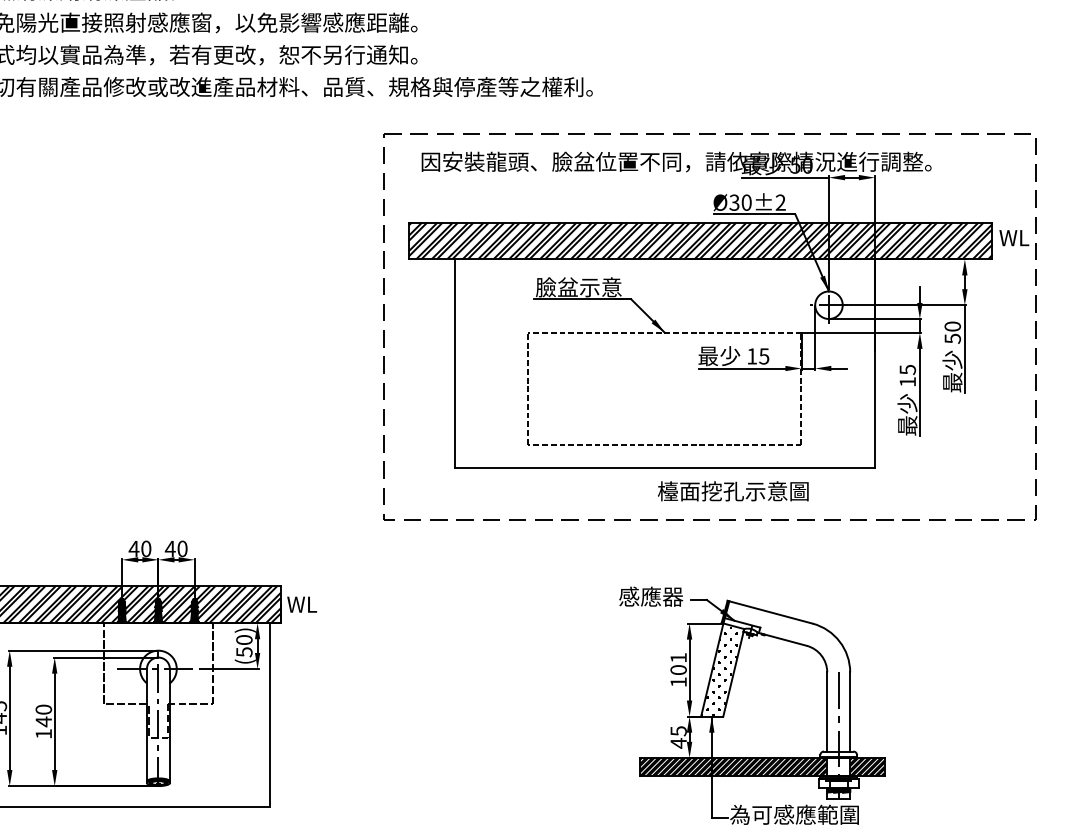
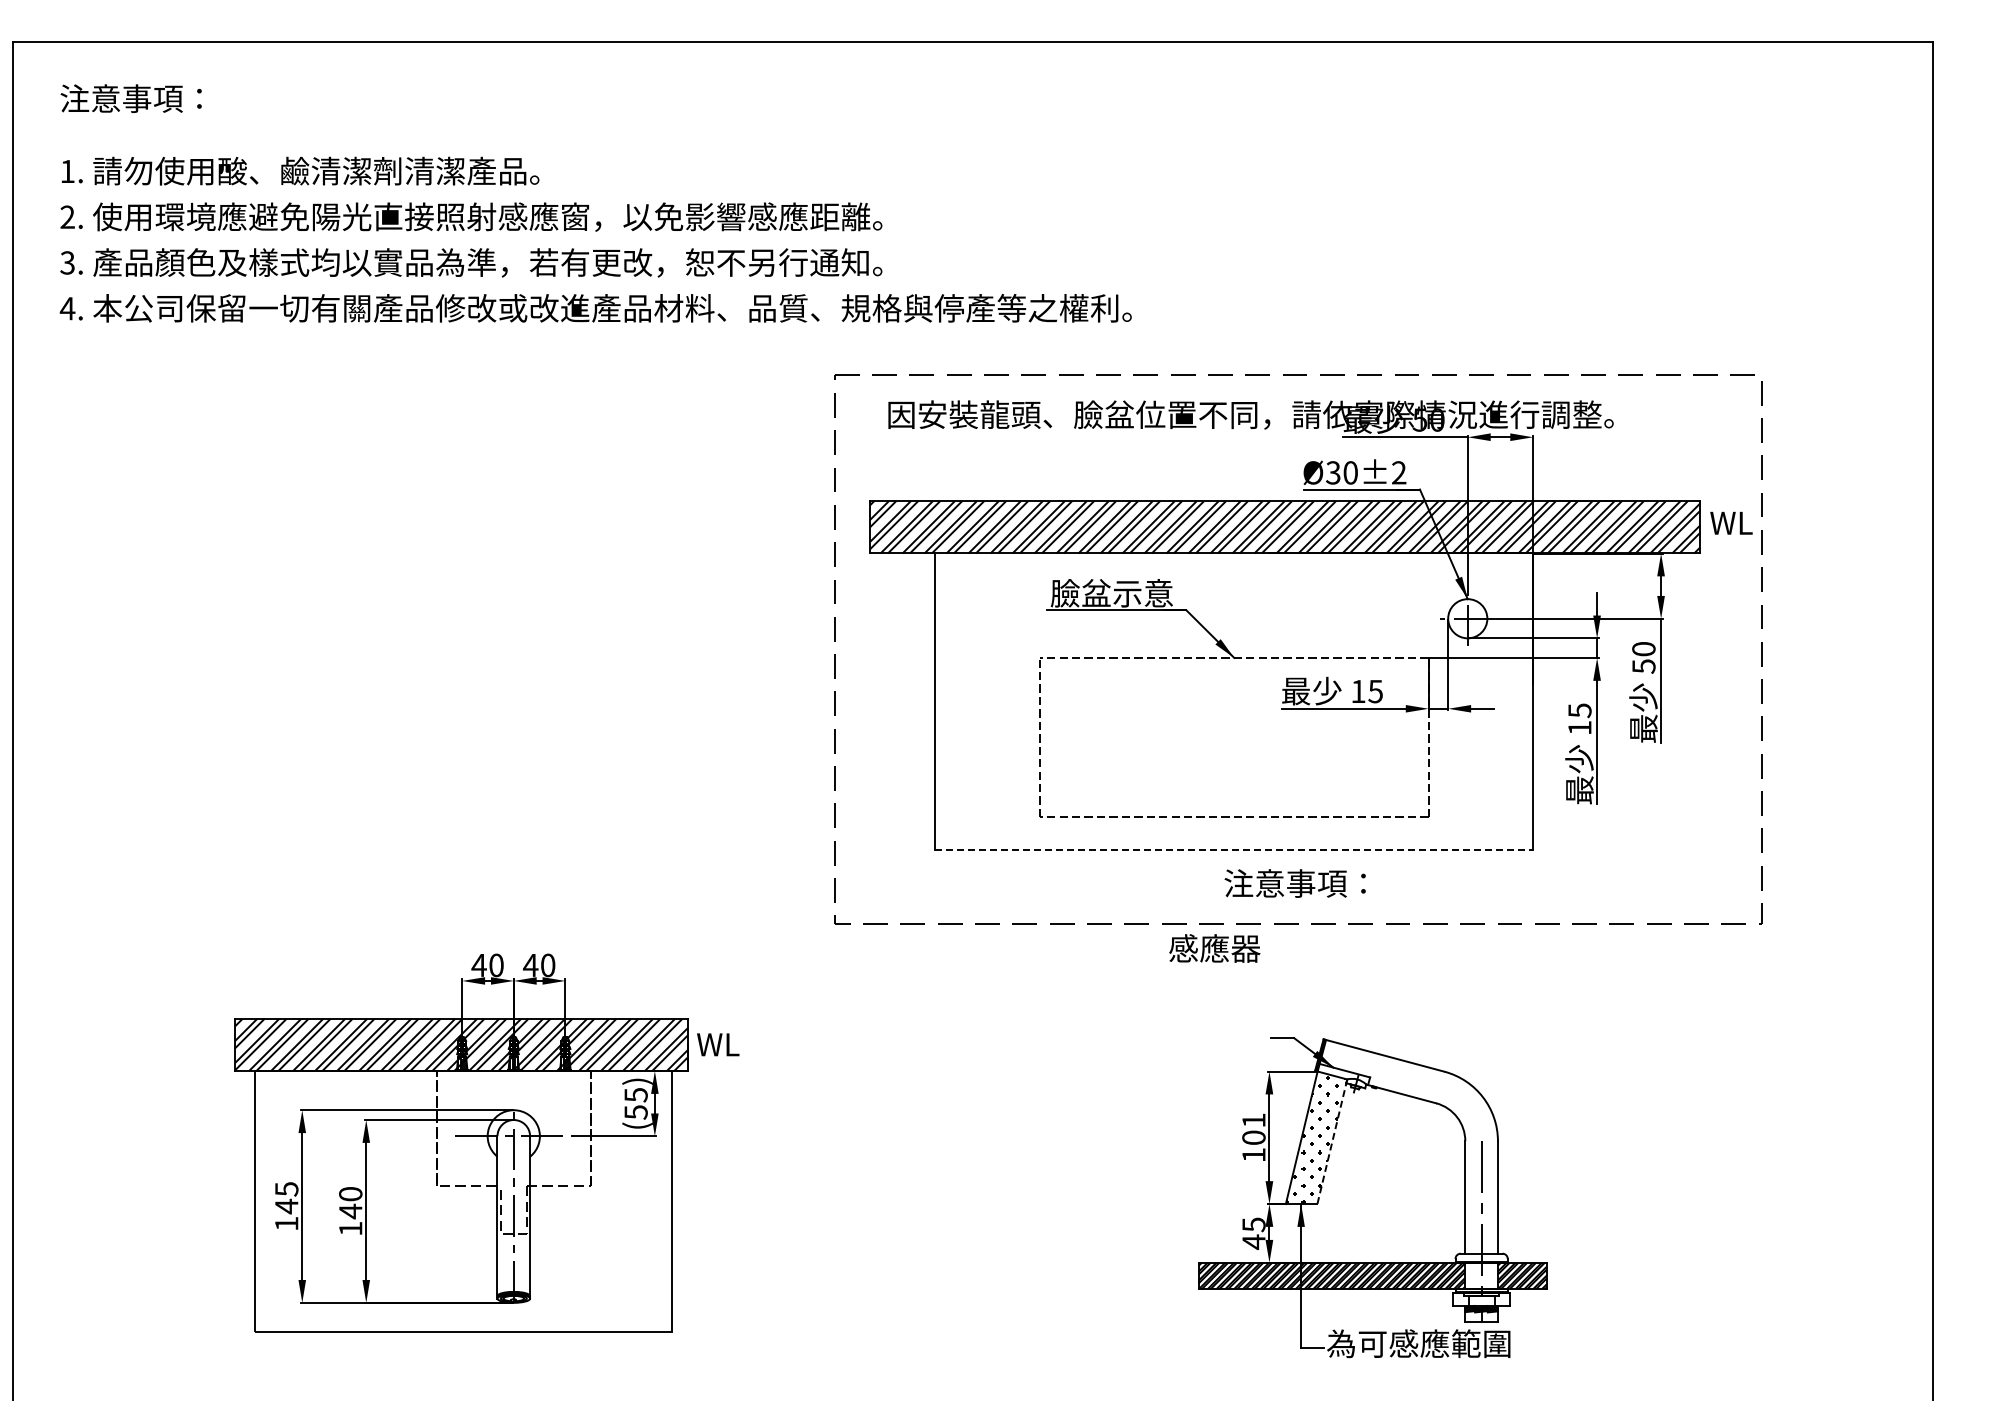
line: (665, 467) -> (1234, 849), solid -> dashed
text: (733, 491) -> (1331, 883), 檯面挖孔示意圖 -> 注意事項：
text: (650, 596) -> (1214, 948), moved
text: (243, 640) -> (635, 1095), (50) -> (55)
line: (733, 673) -> (1332, 1142), solid -> dashed

